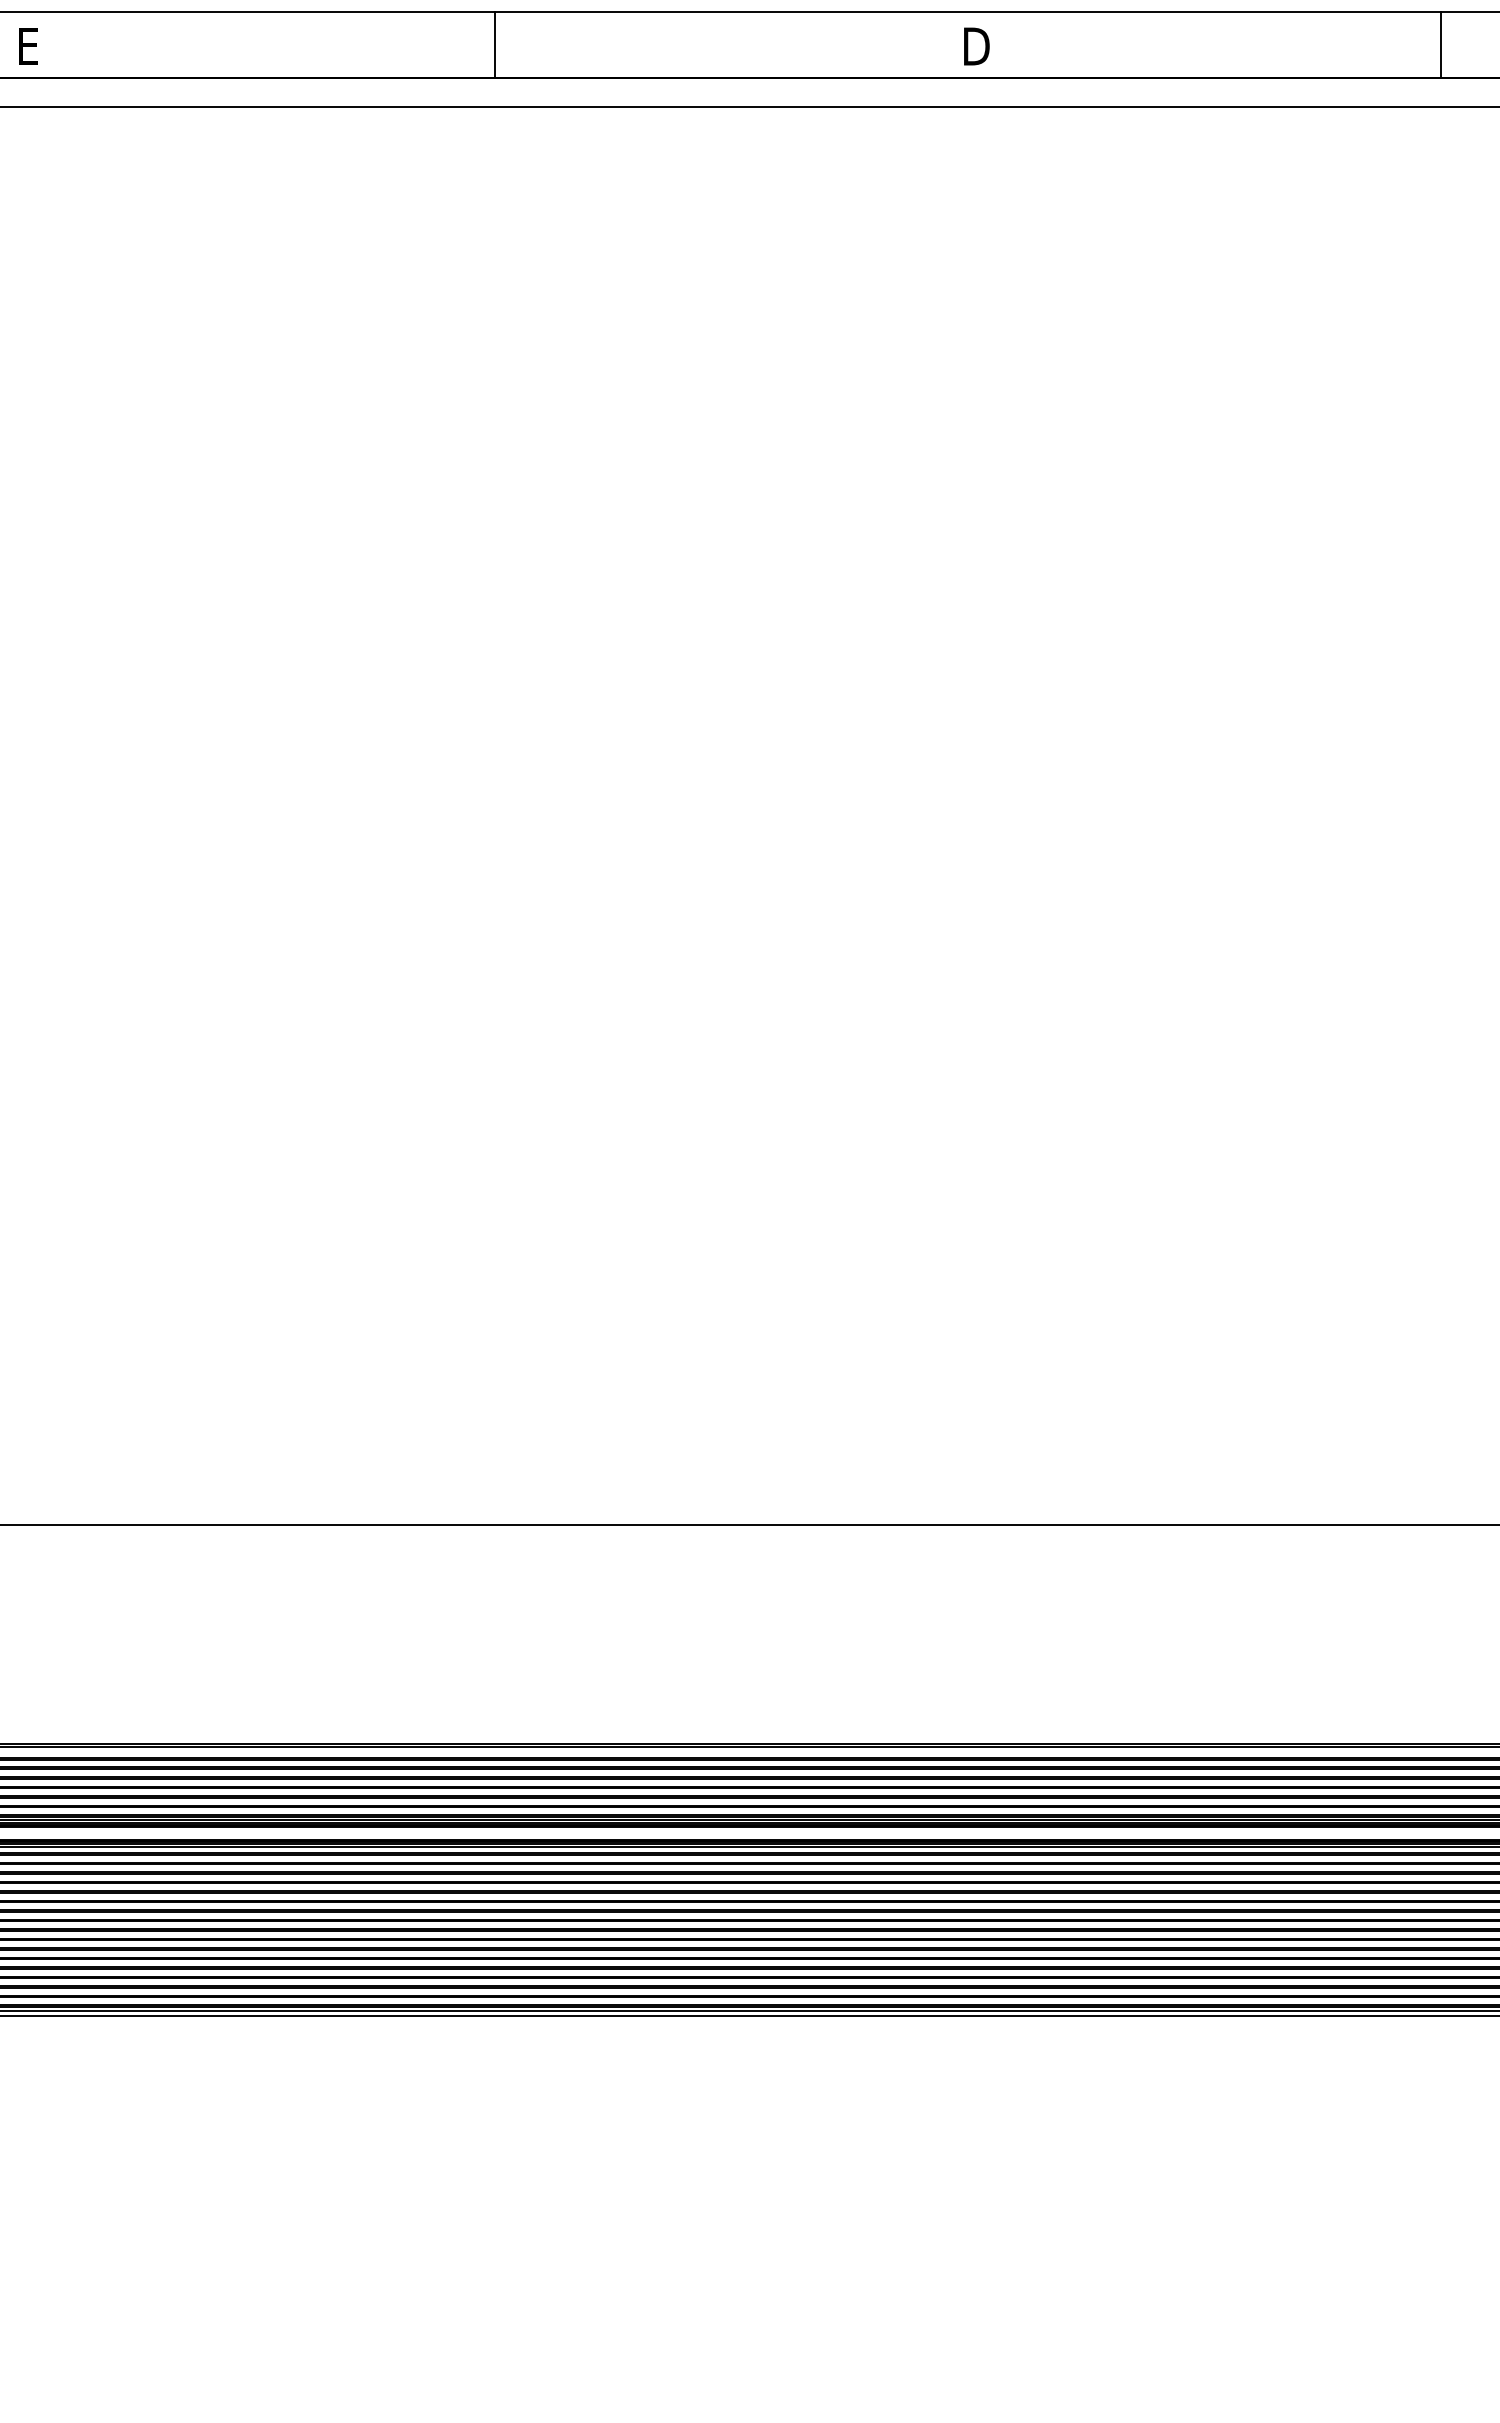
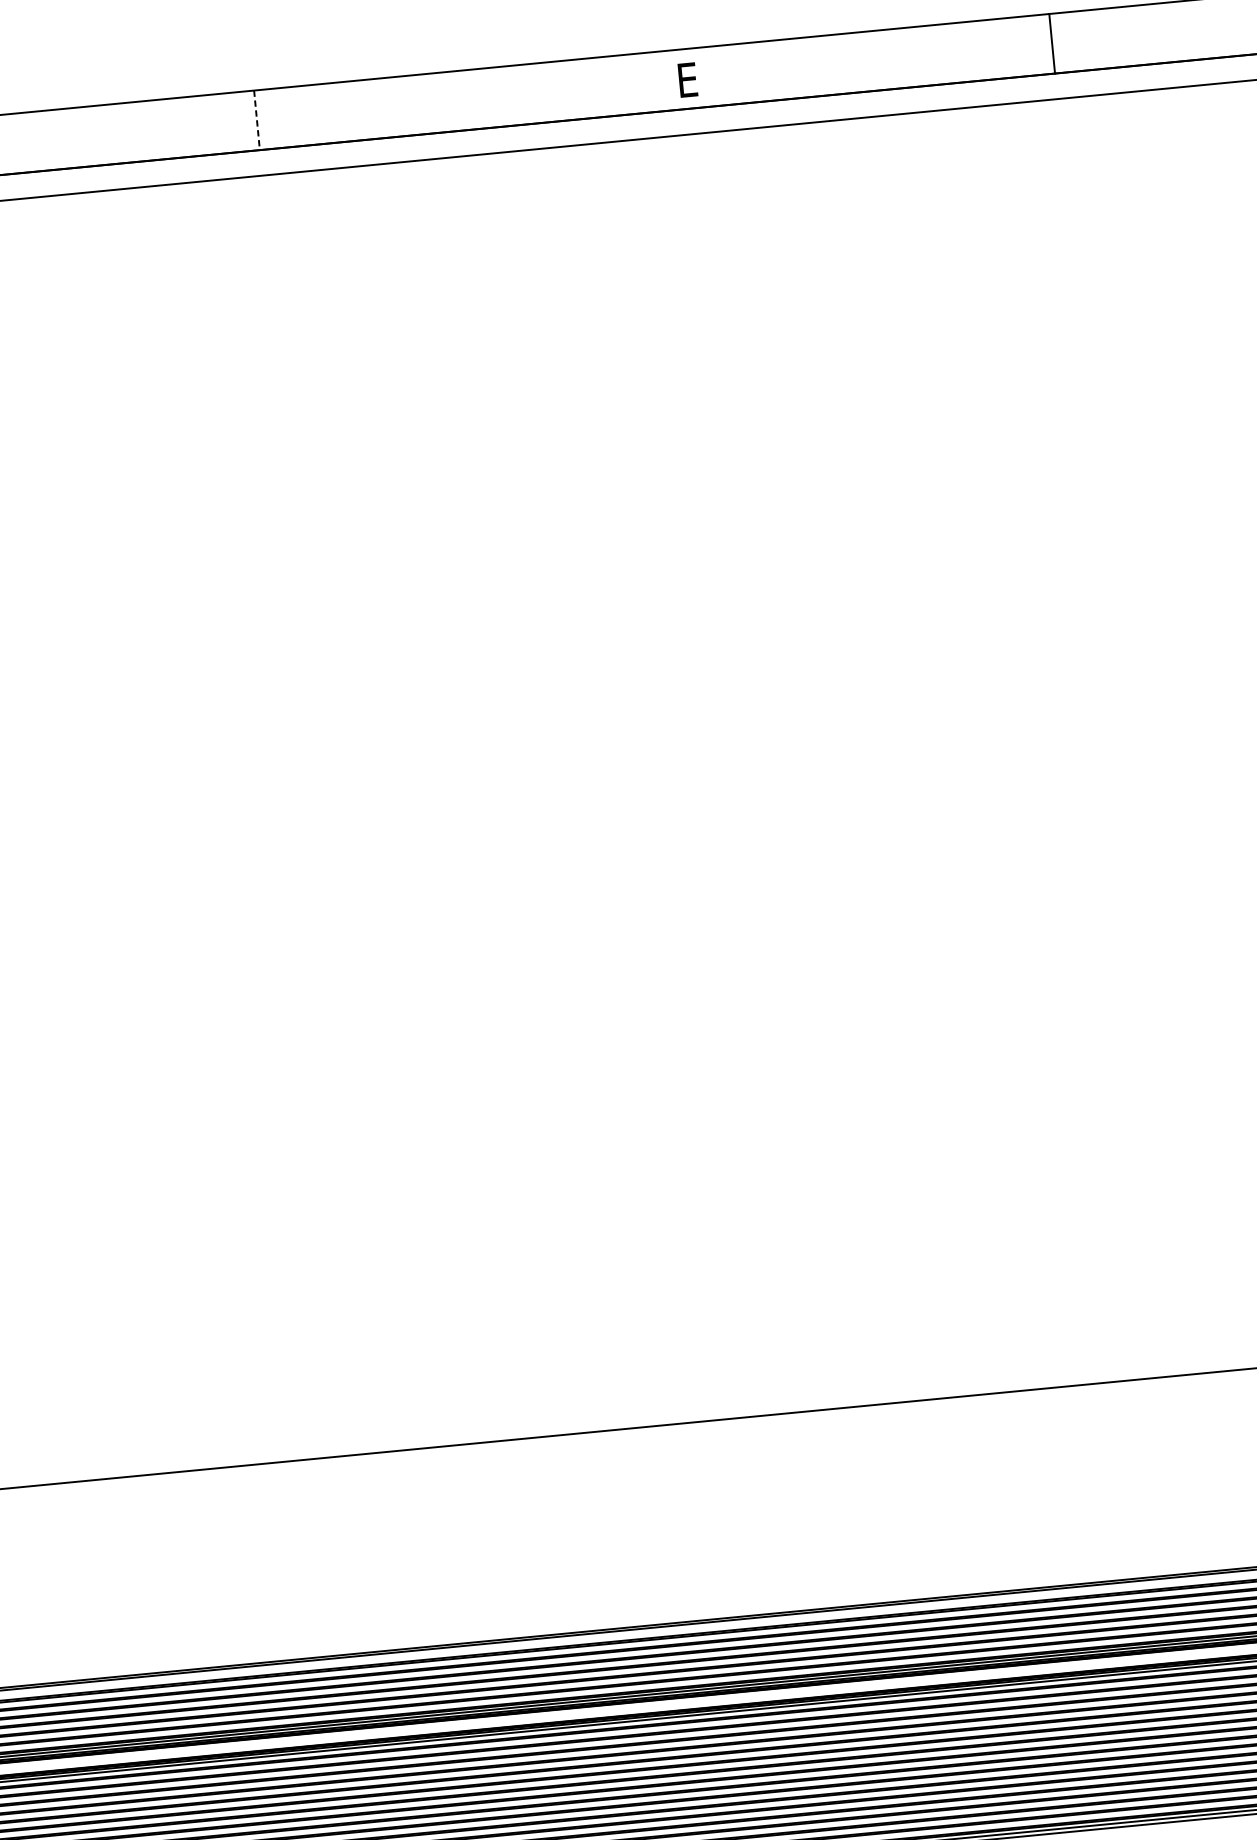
line: (495, 45) -> (257, 120), solid -> dashed
line: (1440, 45) -> (1052, 44), moved
text: (976, 46) -> (690, 79), D -> E

